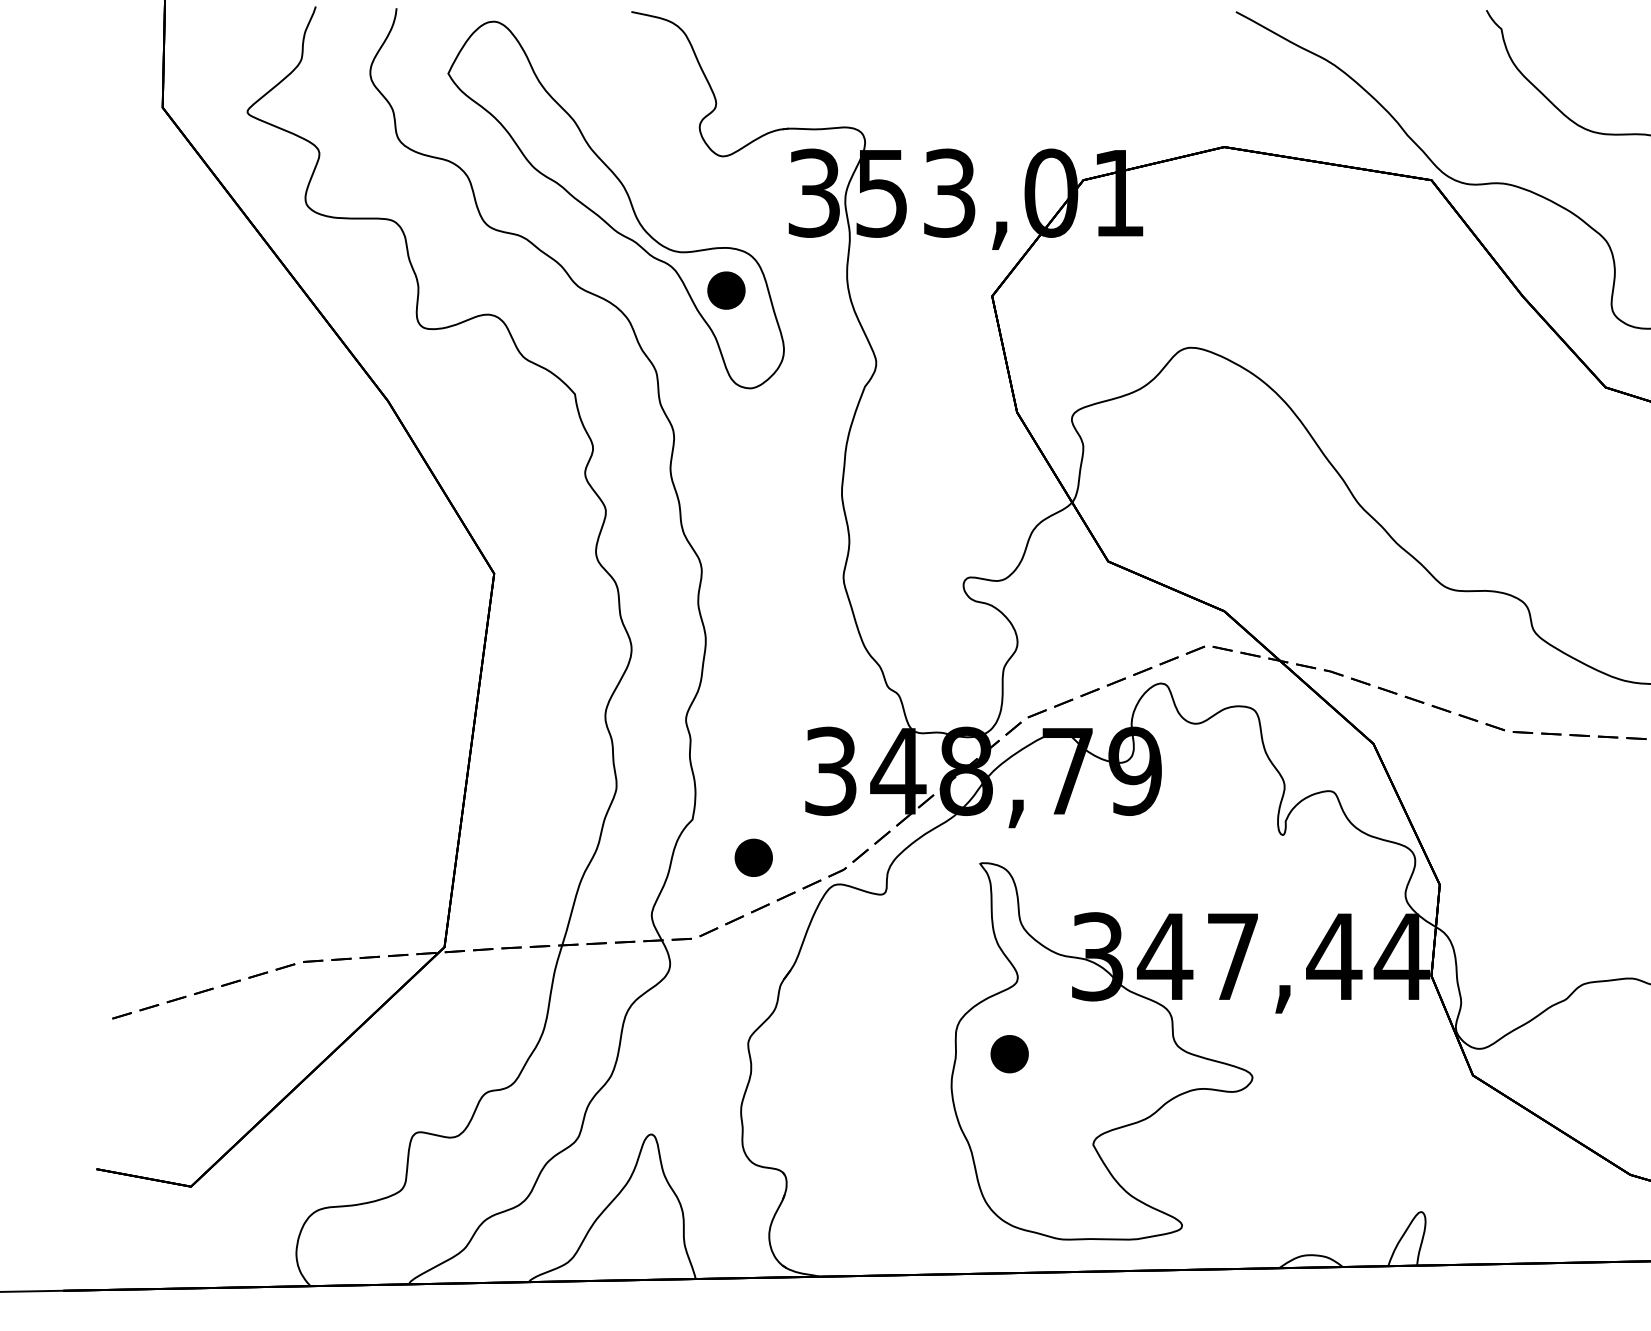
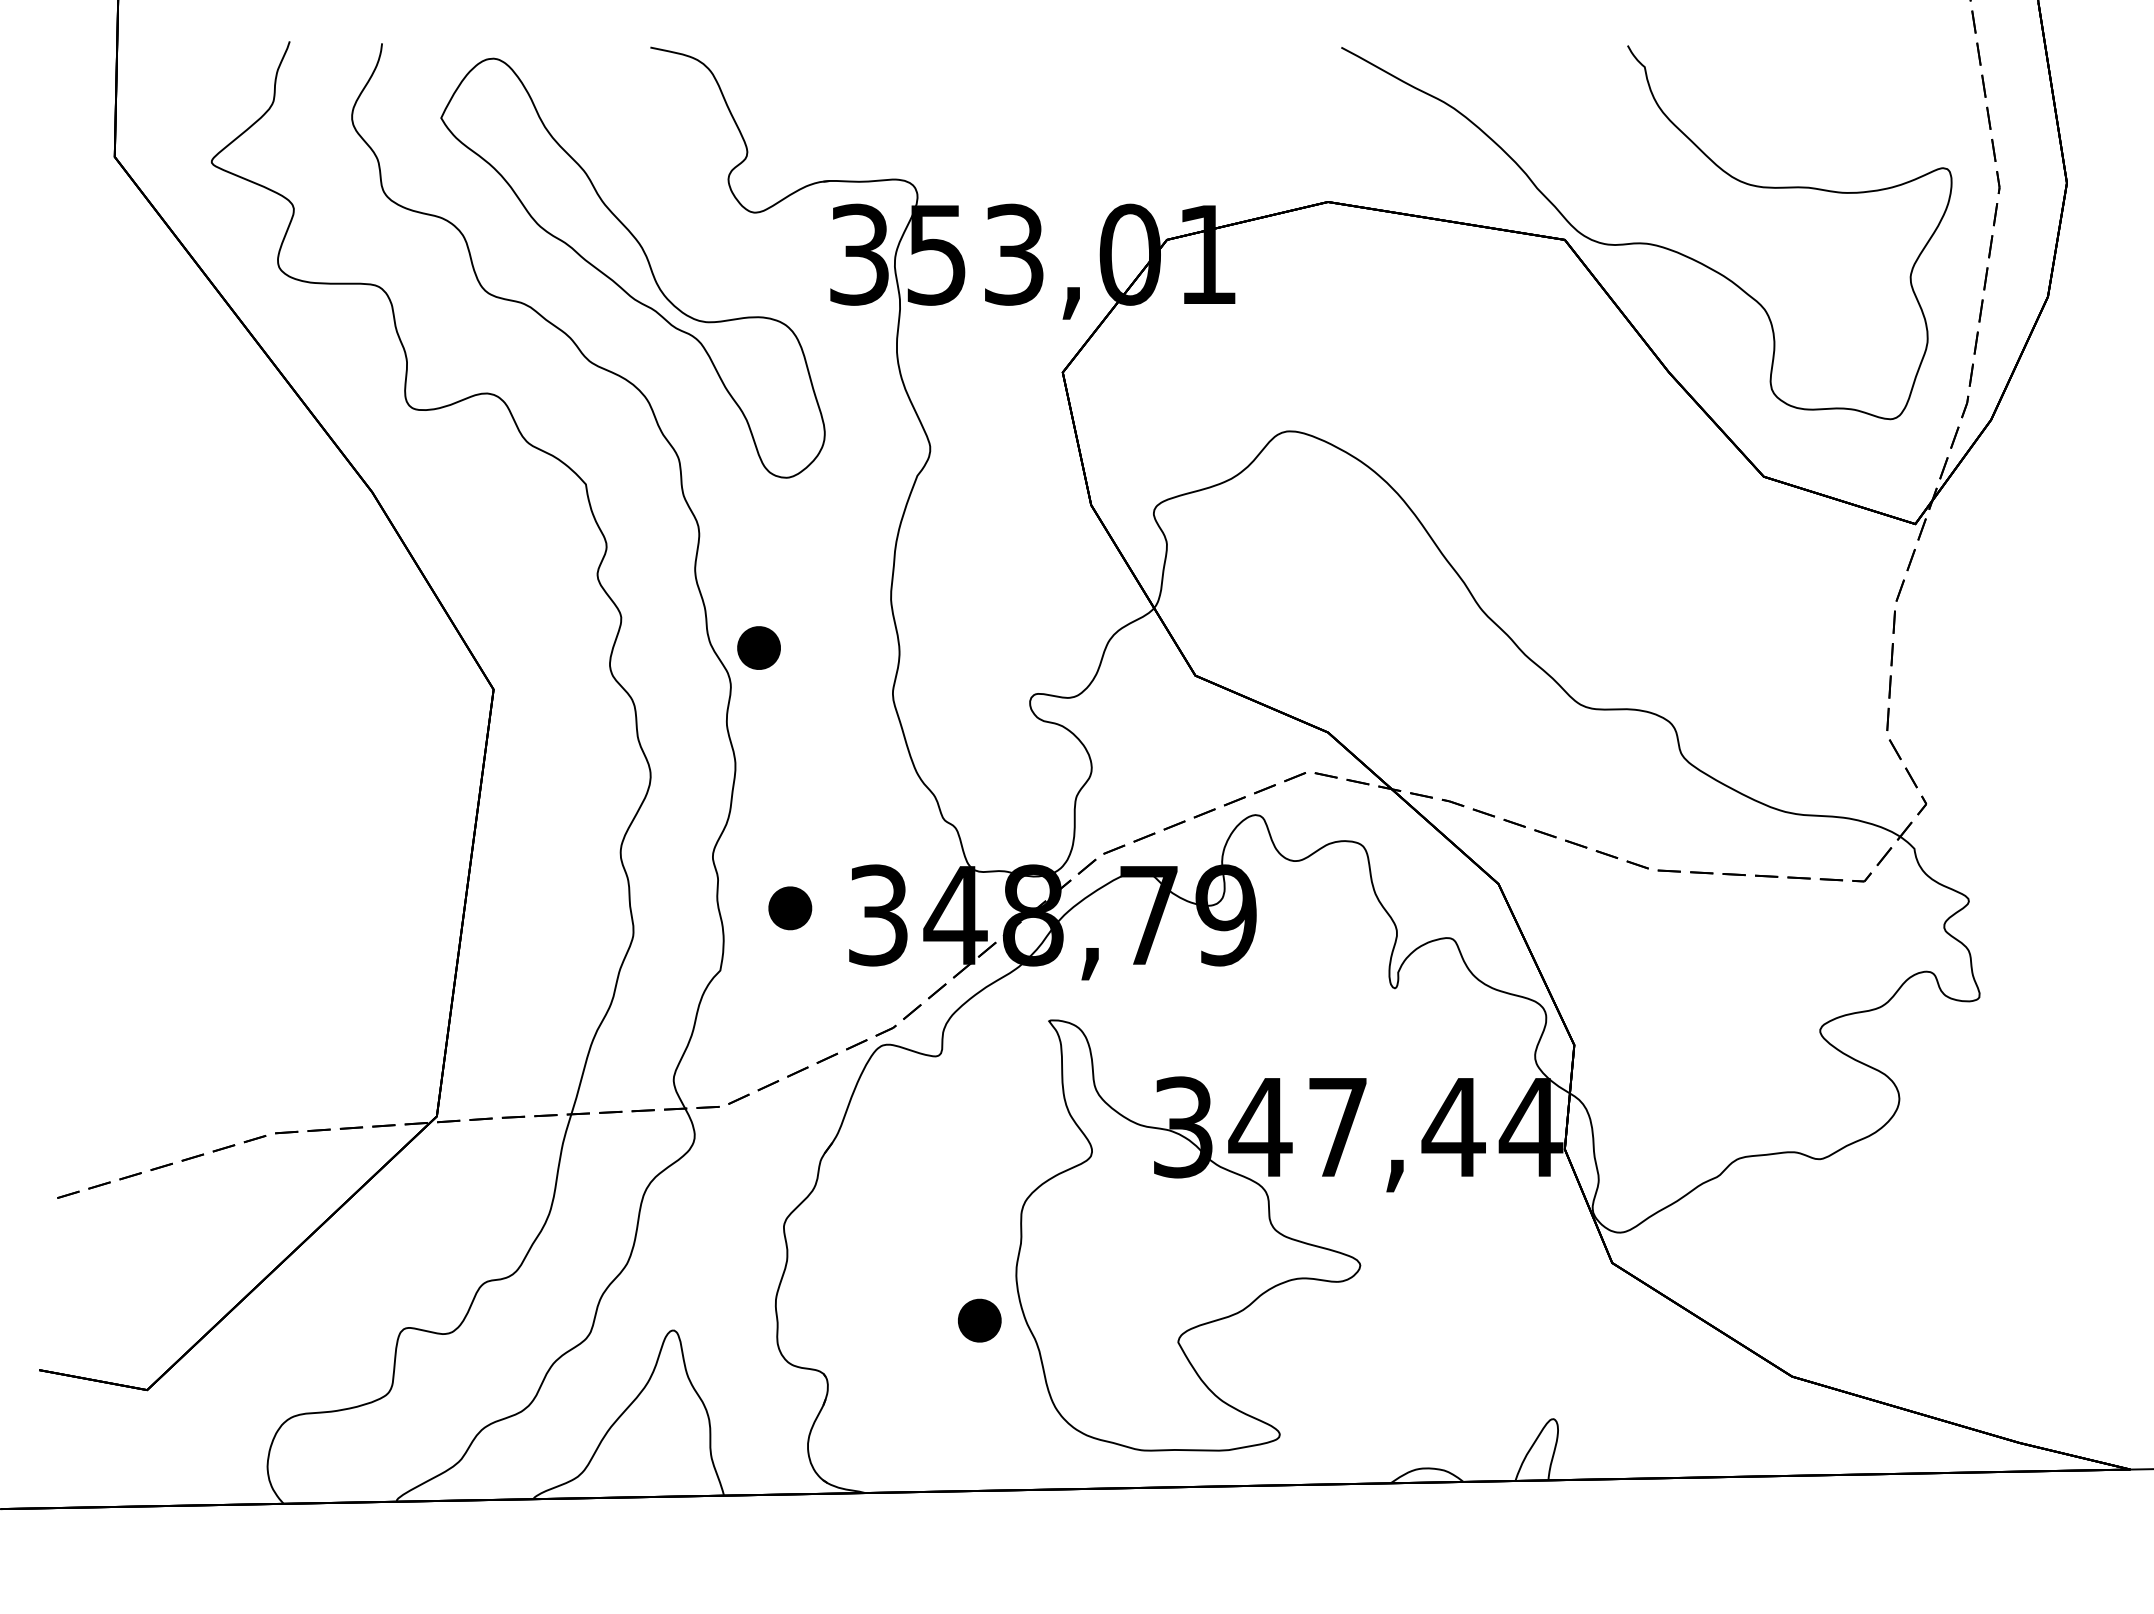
part: (725, 290) -> (758, 647), moved
part: (753, 858) -> (790, 908), moved
part: (1009, 1054) -> (979, 1320), moved

